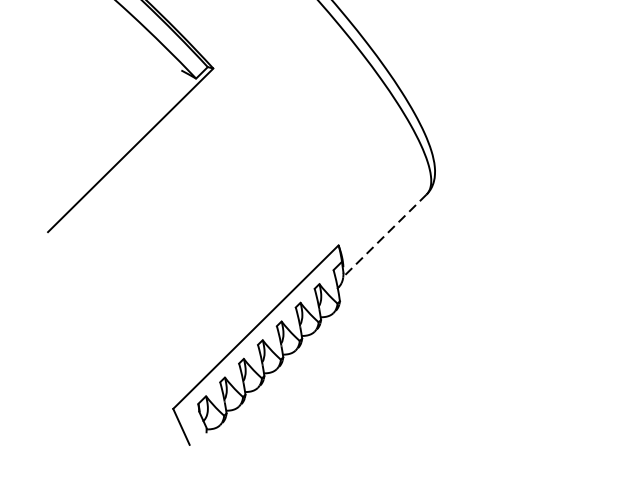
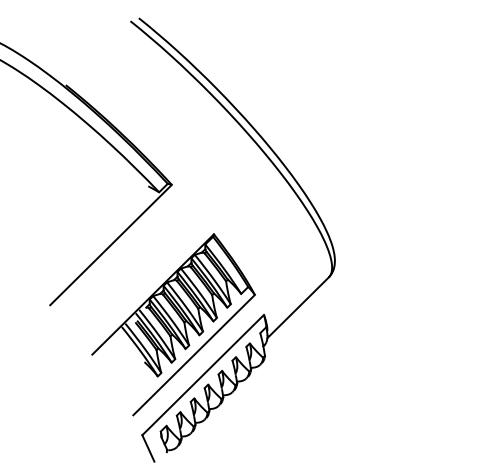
line: (384, 236) -> (297, 308), dashed -> solid
part: (215, 258) -> (173, 324), added

